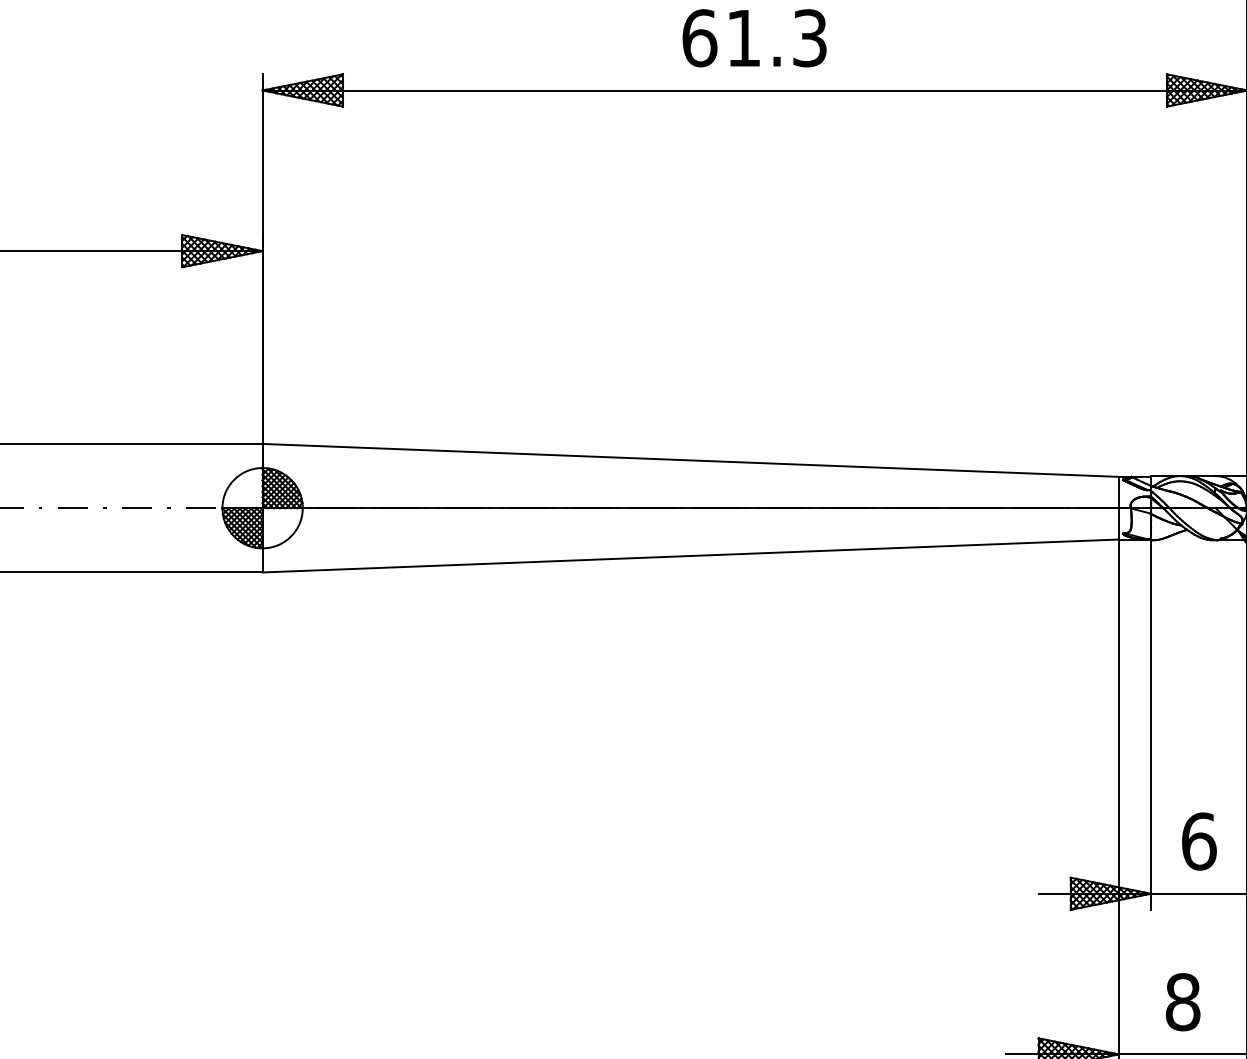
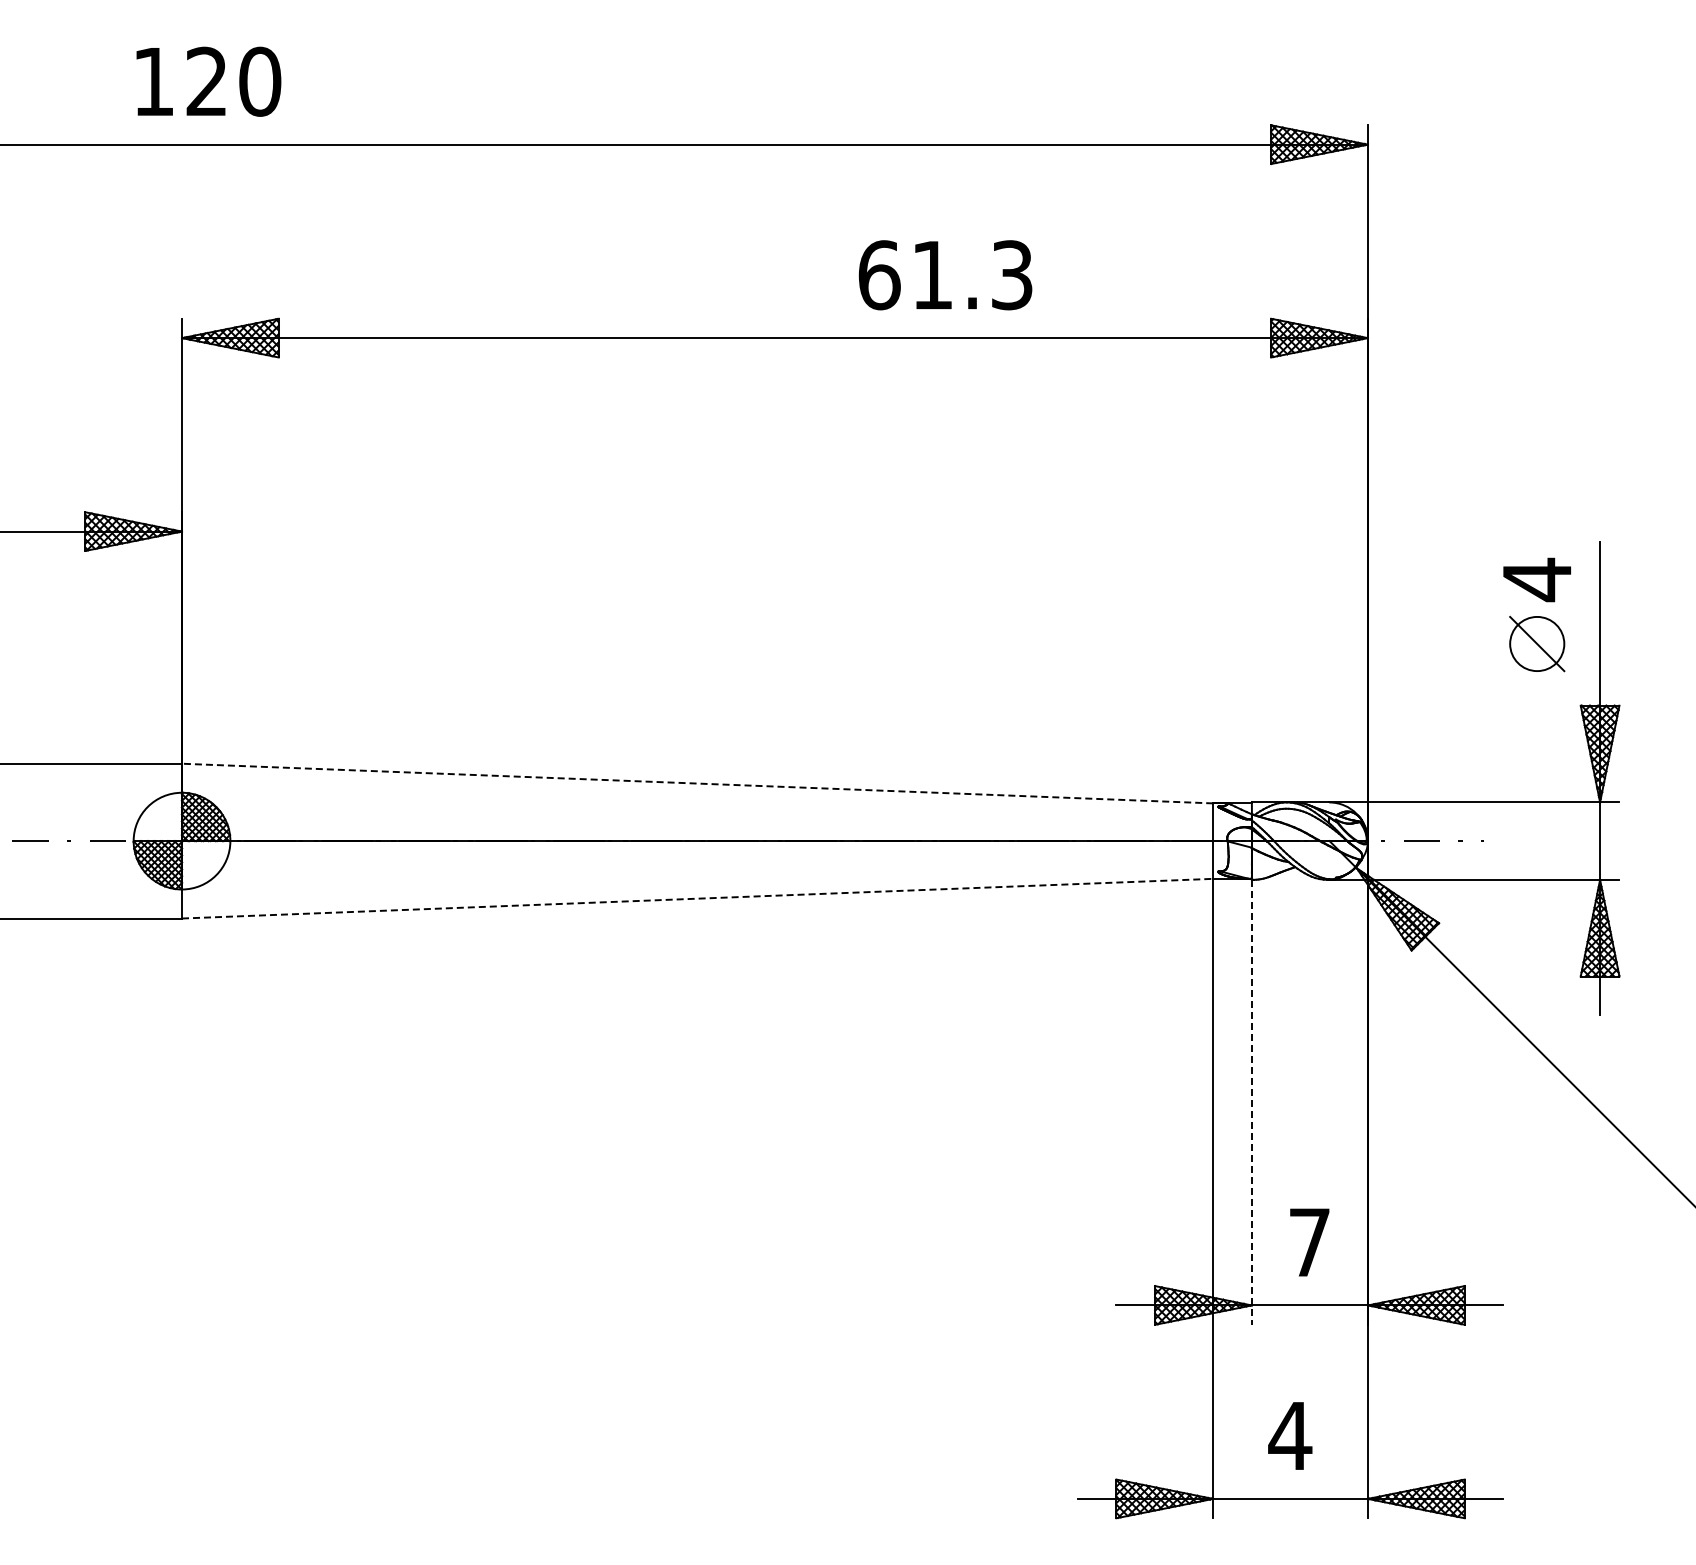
text: (754, 38) -> (945, 275), moved
line: (690, 460) -> (697, 783), solid -> dashed
line: (690, 555) -> (697, 898), solid -> dashed
line: (1150, 725) -> (1251, 1102), solid -> dashed
text: (1199, 841) -> (1310, 1242), 6 -> 7
text: (1183, 1002) -> (1290, 1436), 8 -> 4

